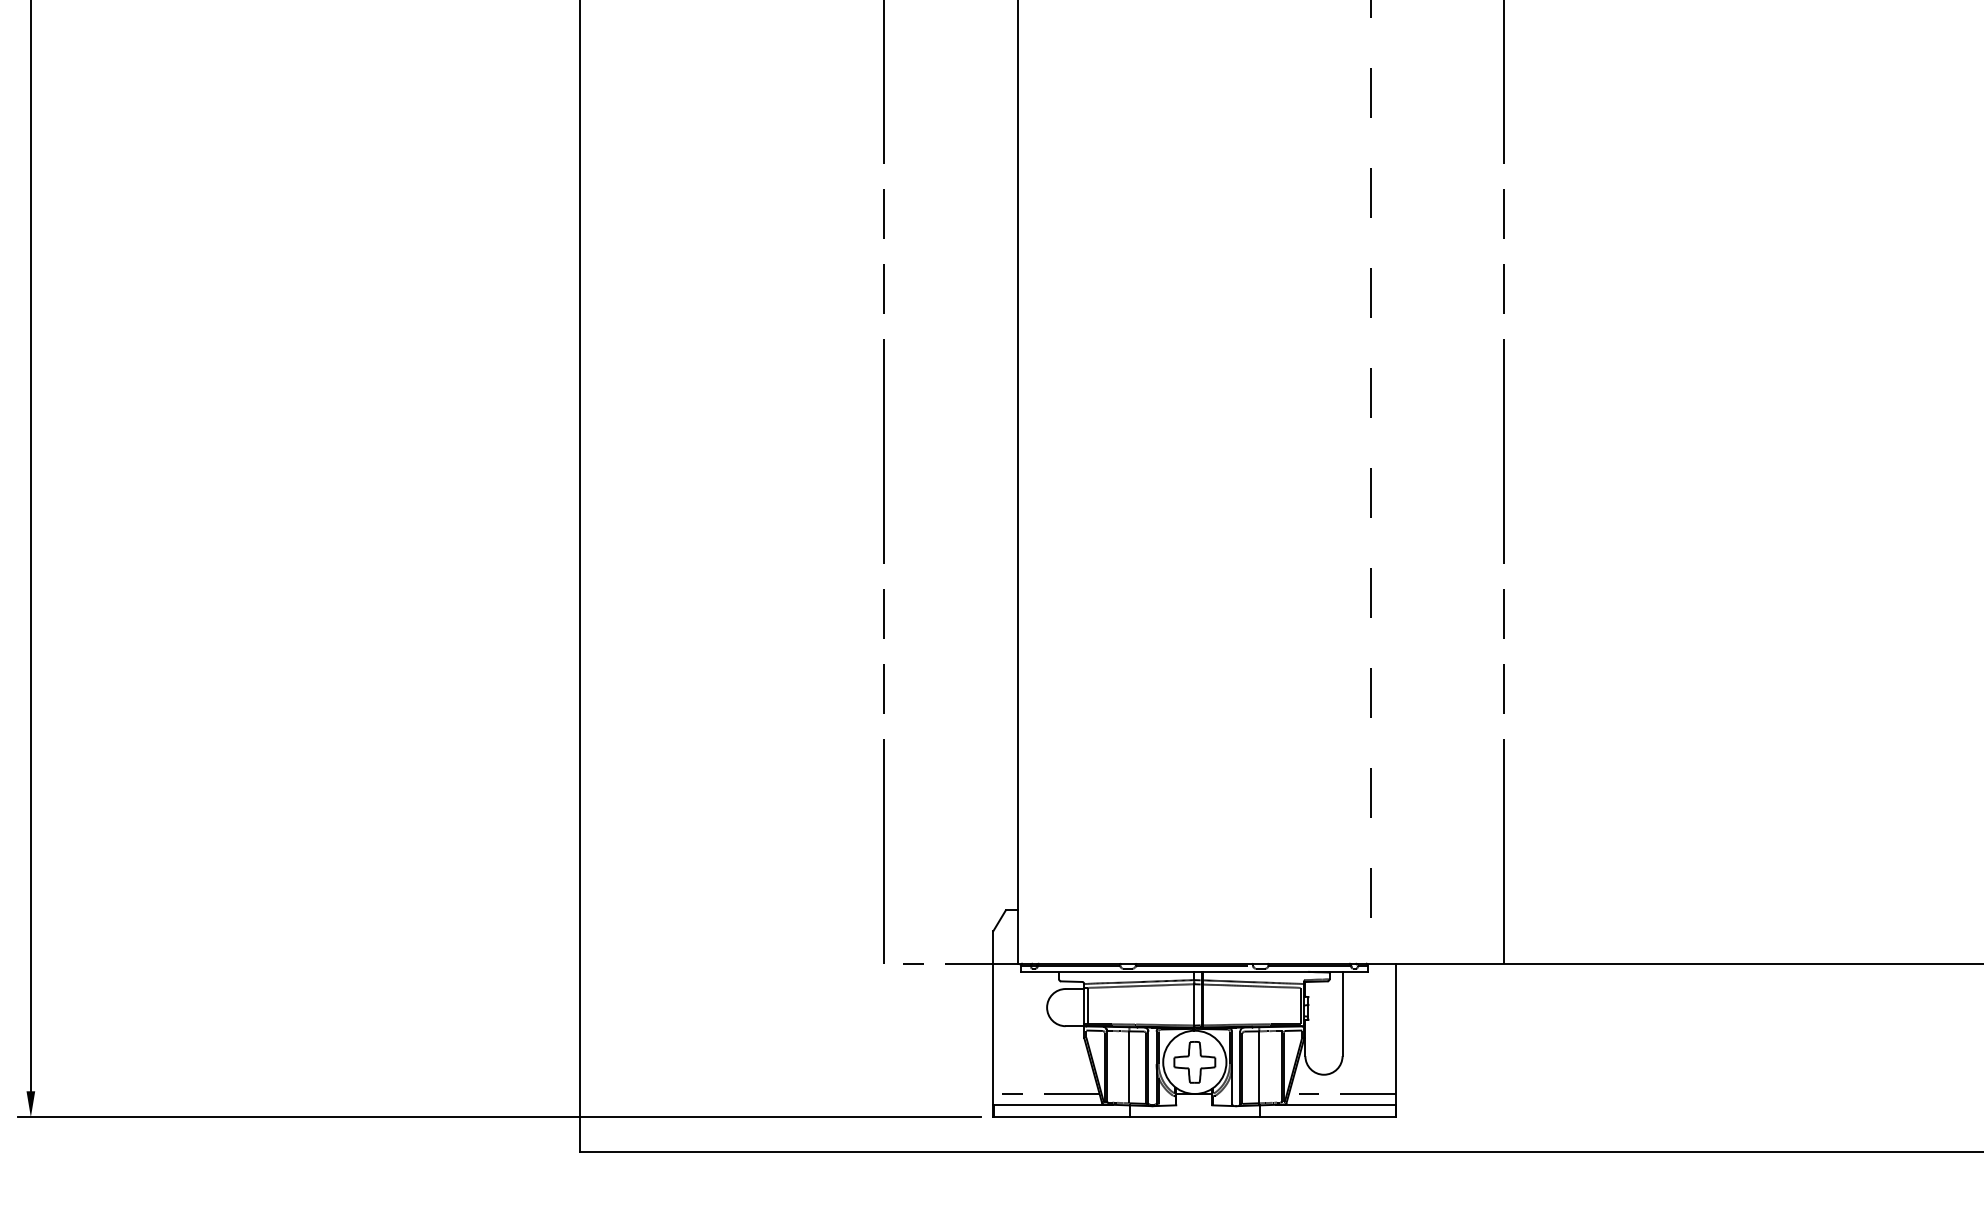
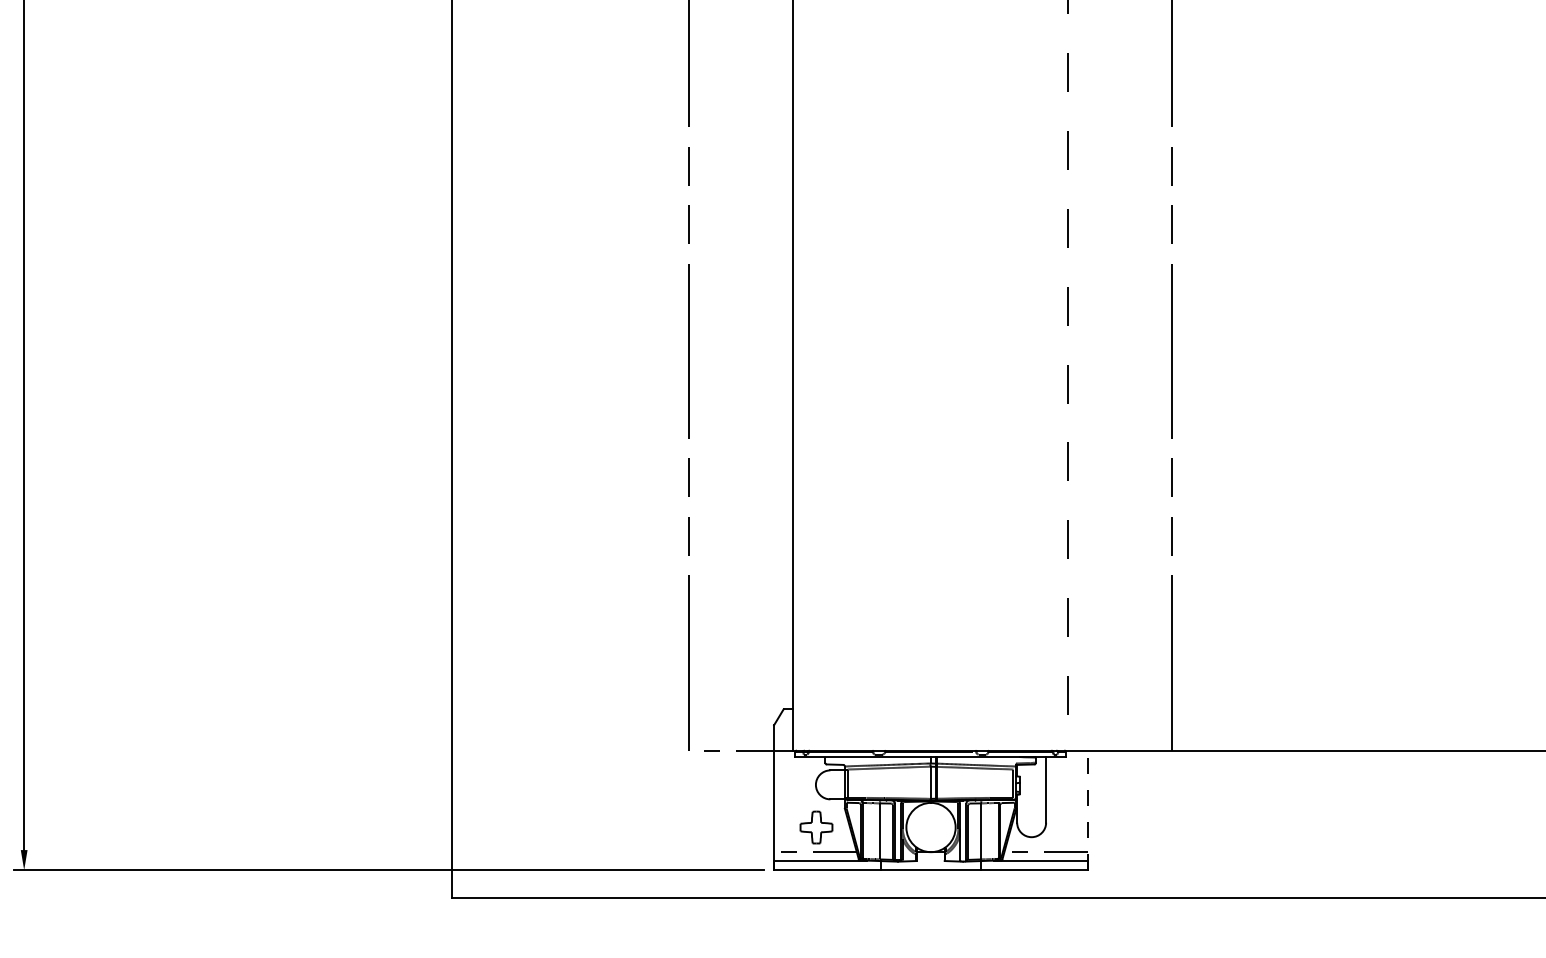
line: (1396, 1040) -> (1088, 810), solid -> dashed
part: (1194, 1062) -> (816, 827), moved

